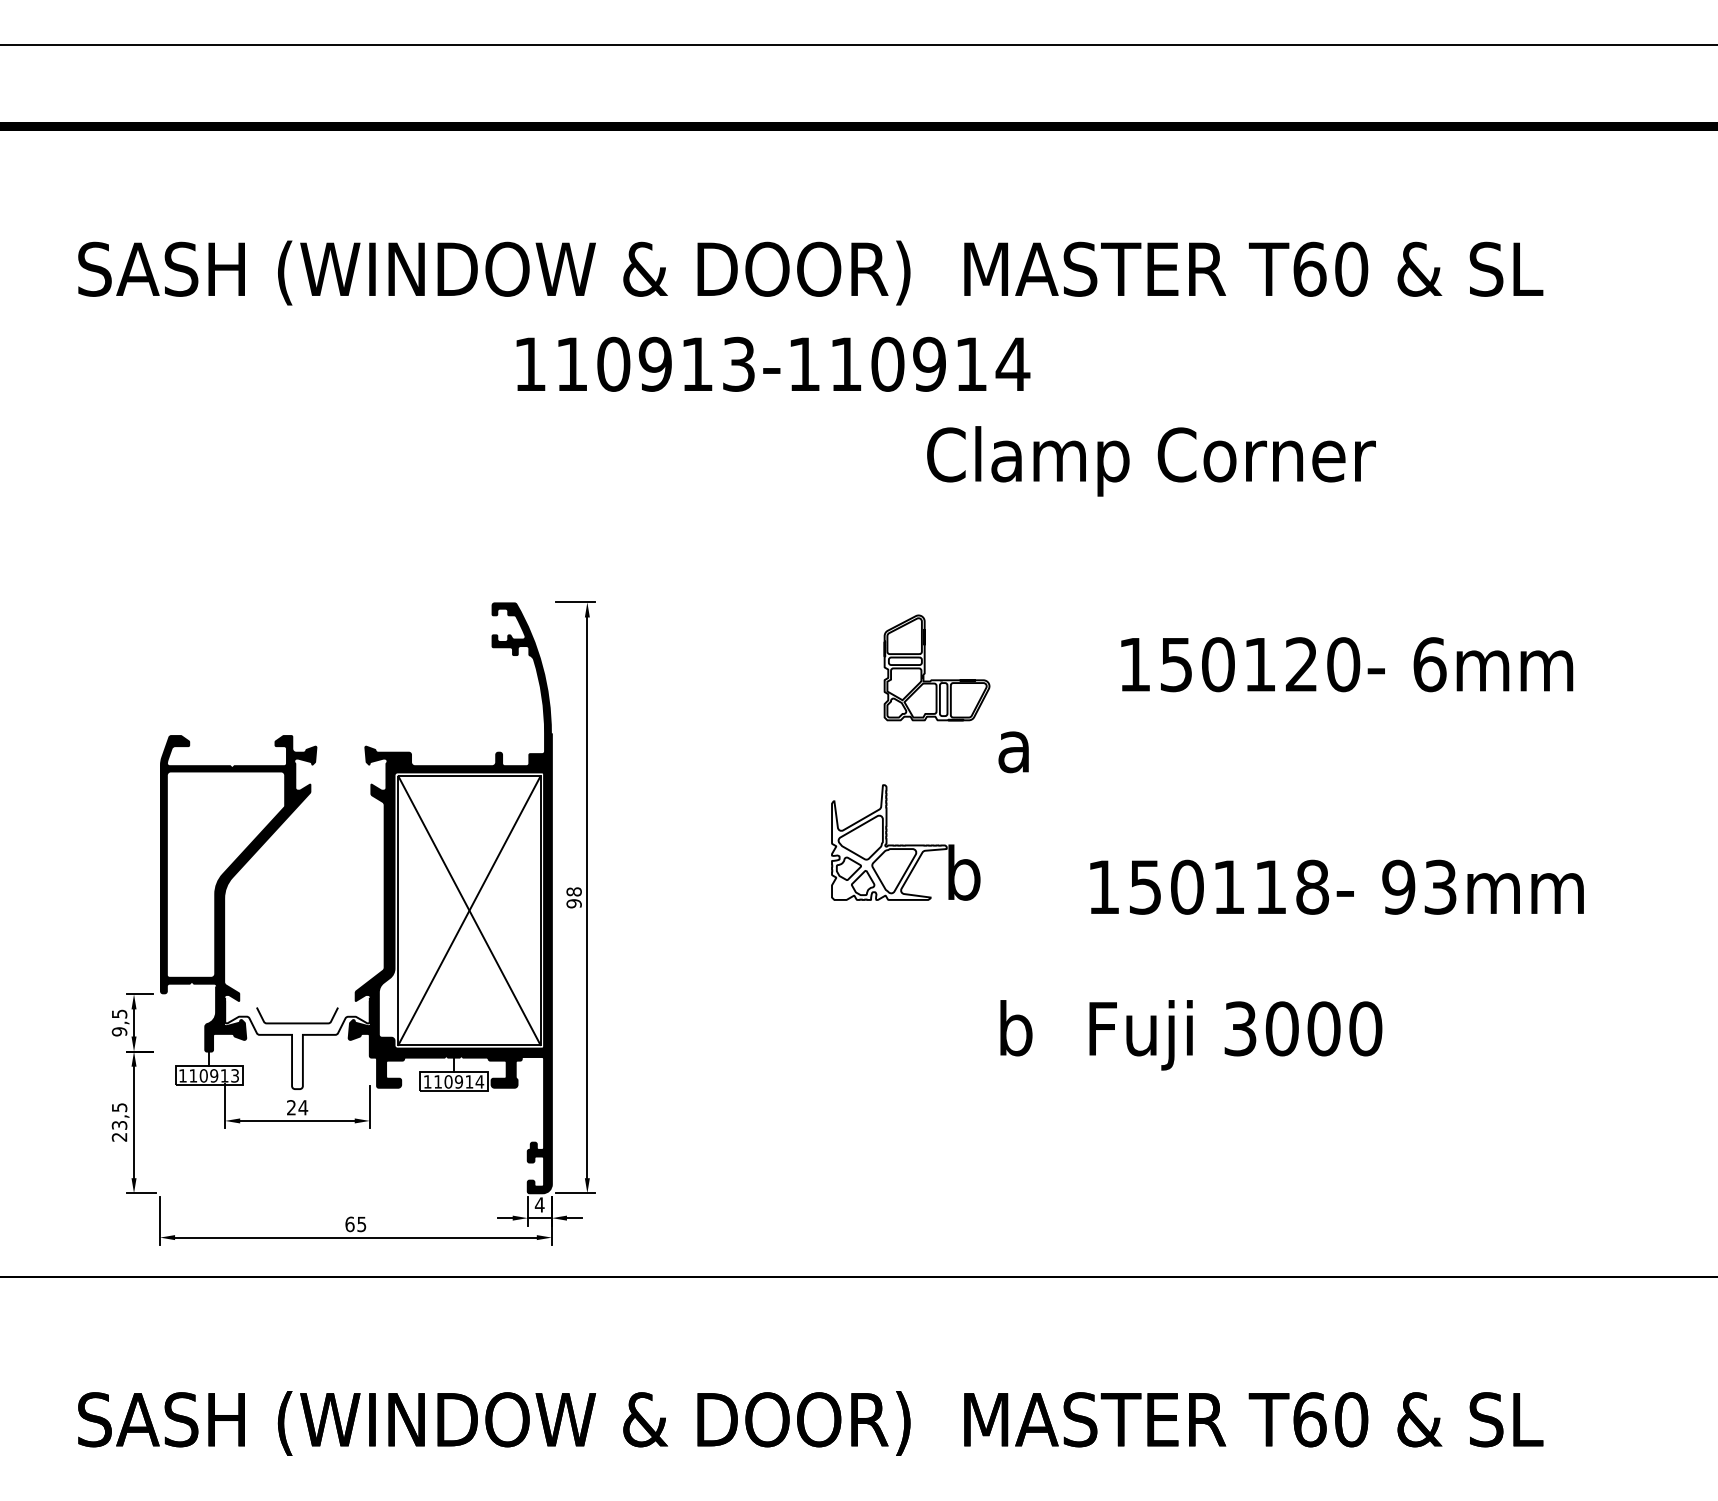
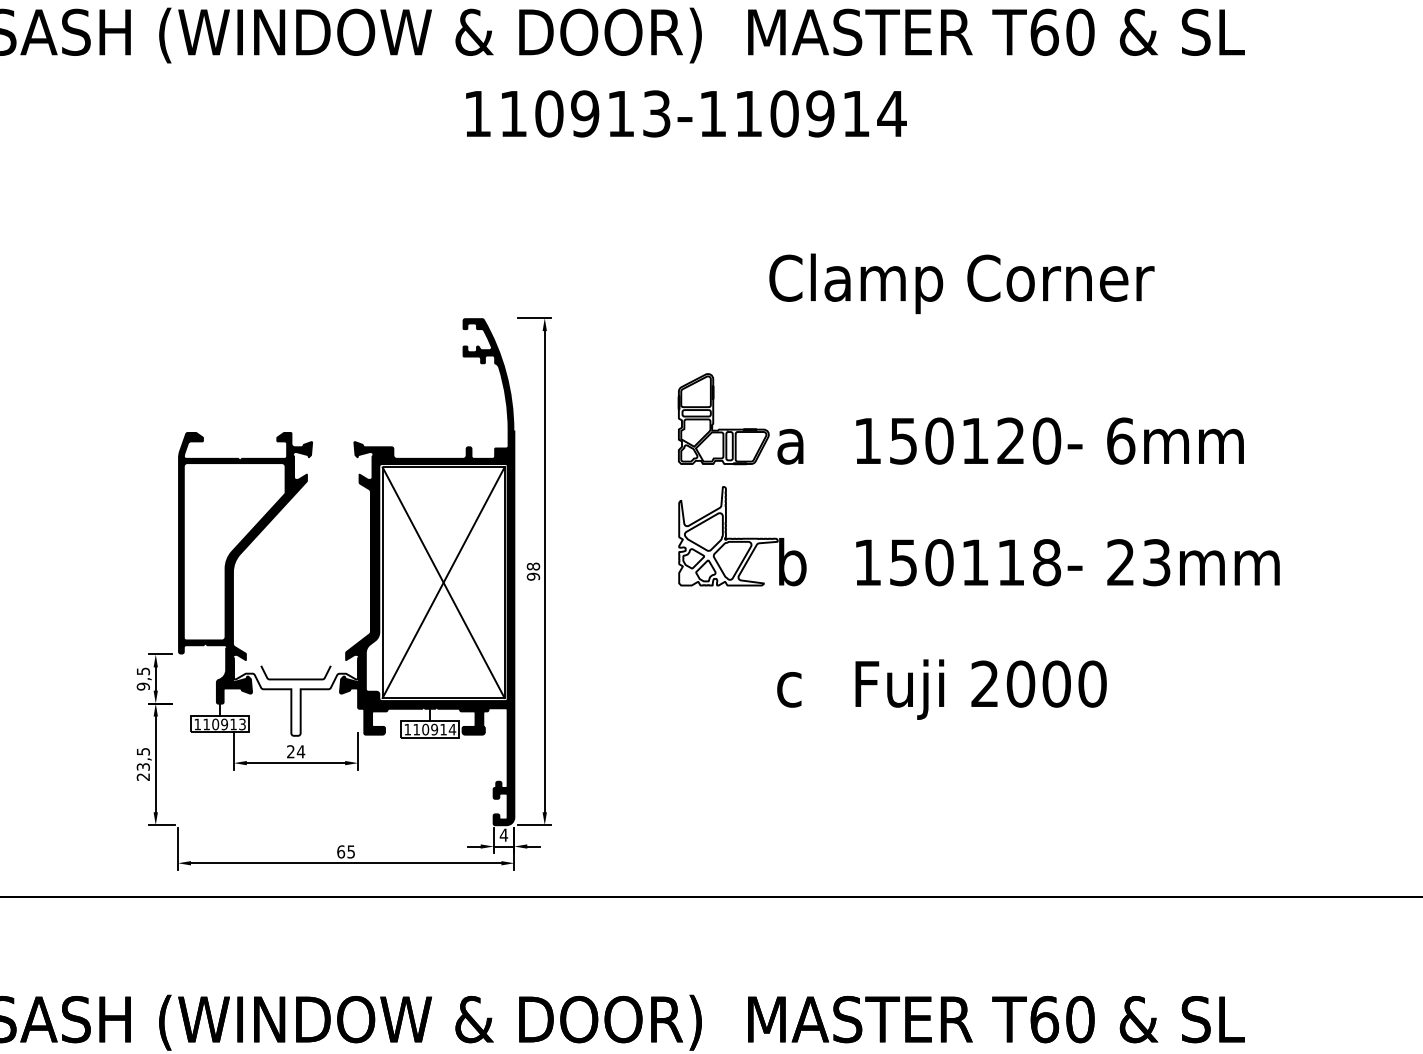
text: (773, 363) -> (686, 113), moved
text: (1151, 461) -> (961, 283), moved
text: (1347, 664) -> (1050, 440), moved
part: (925, 667) -> (713, 418), moved
part: (905, 842) -> (742, 536), moved
text: (1398, 886) -> (1120, 561), 93mm -> 23mm
part: (383, 923) -> (369, 593), moved
text: (1015, 1028) -> (792, 683), b -> c
text: (1240, 1028) -> (985, 683), 3000 -> 2000

